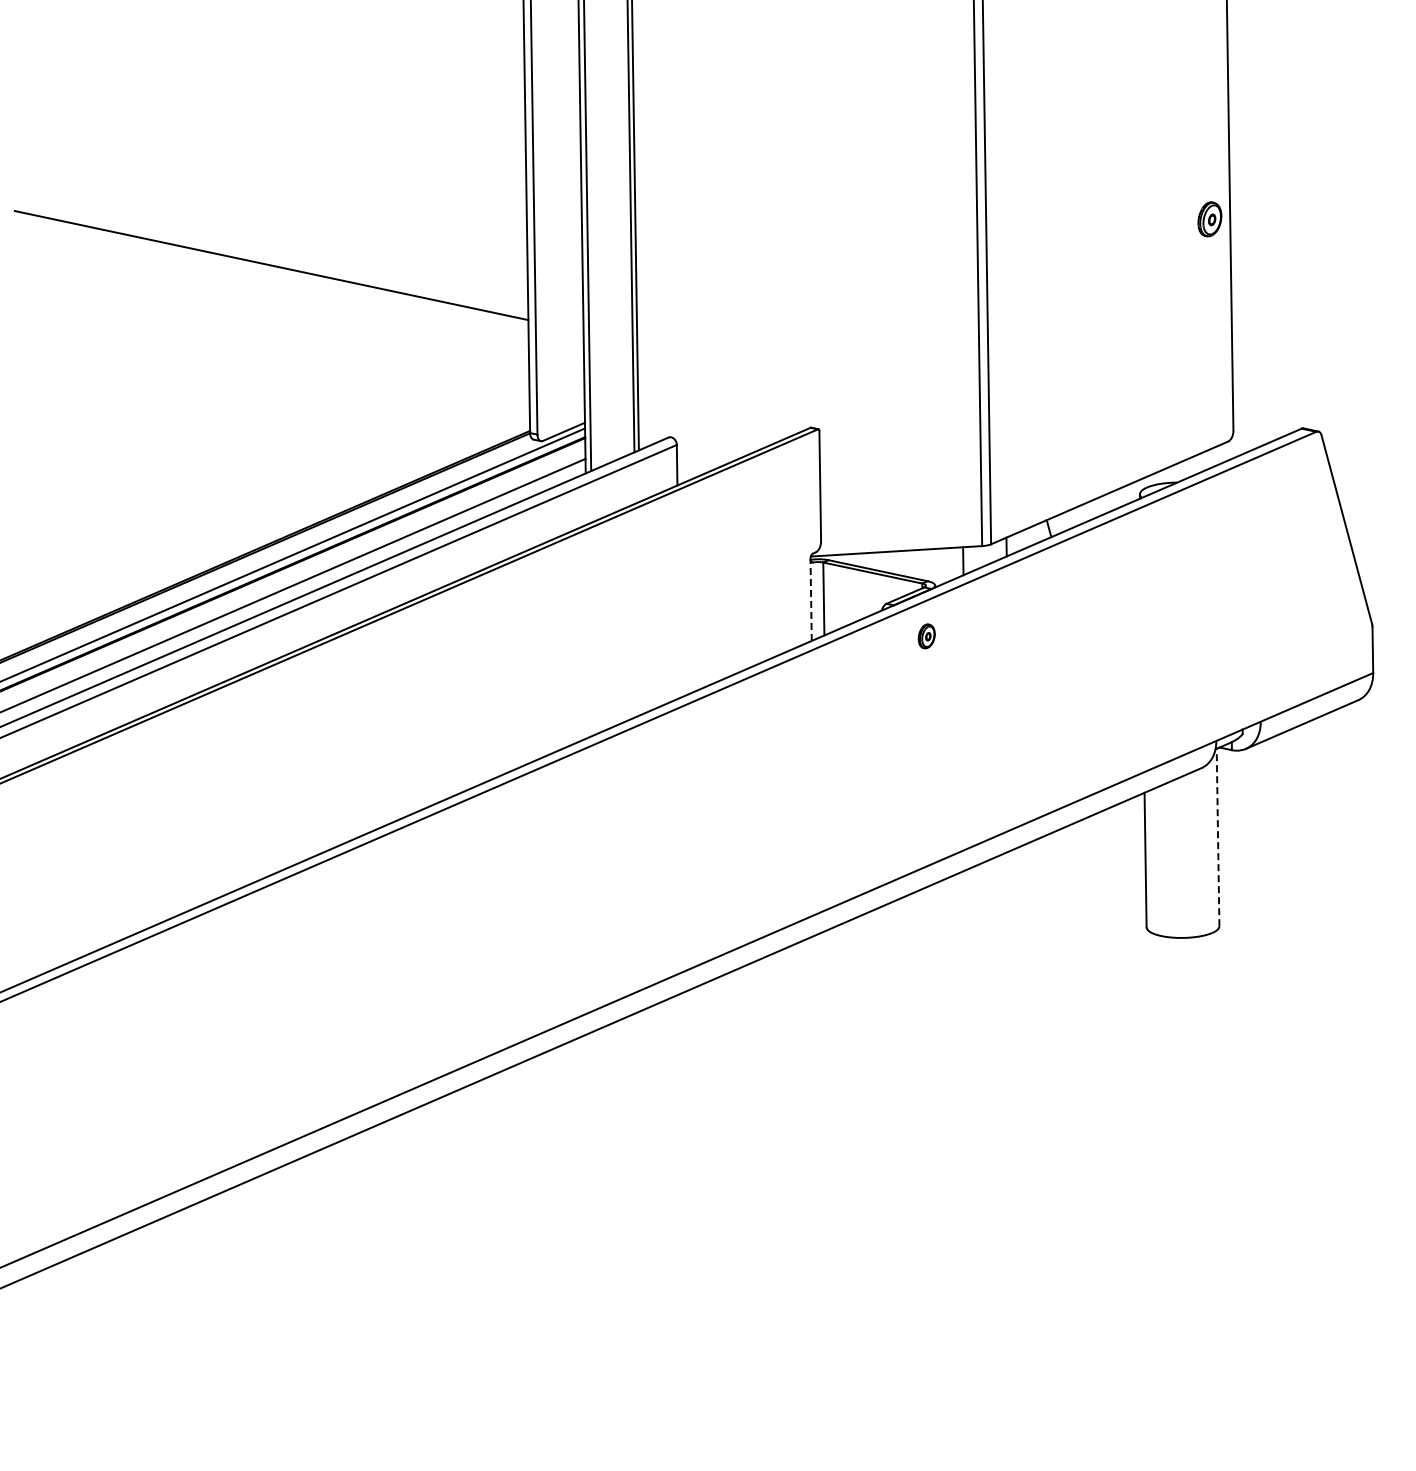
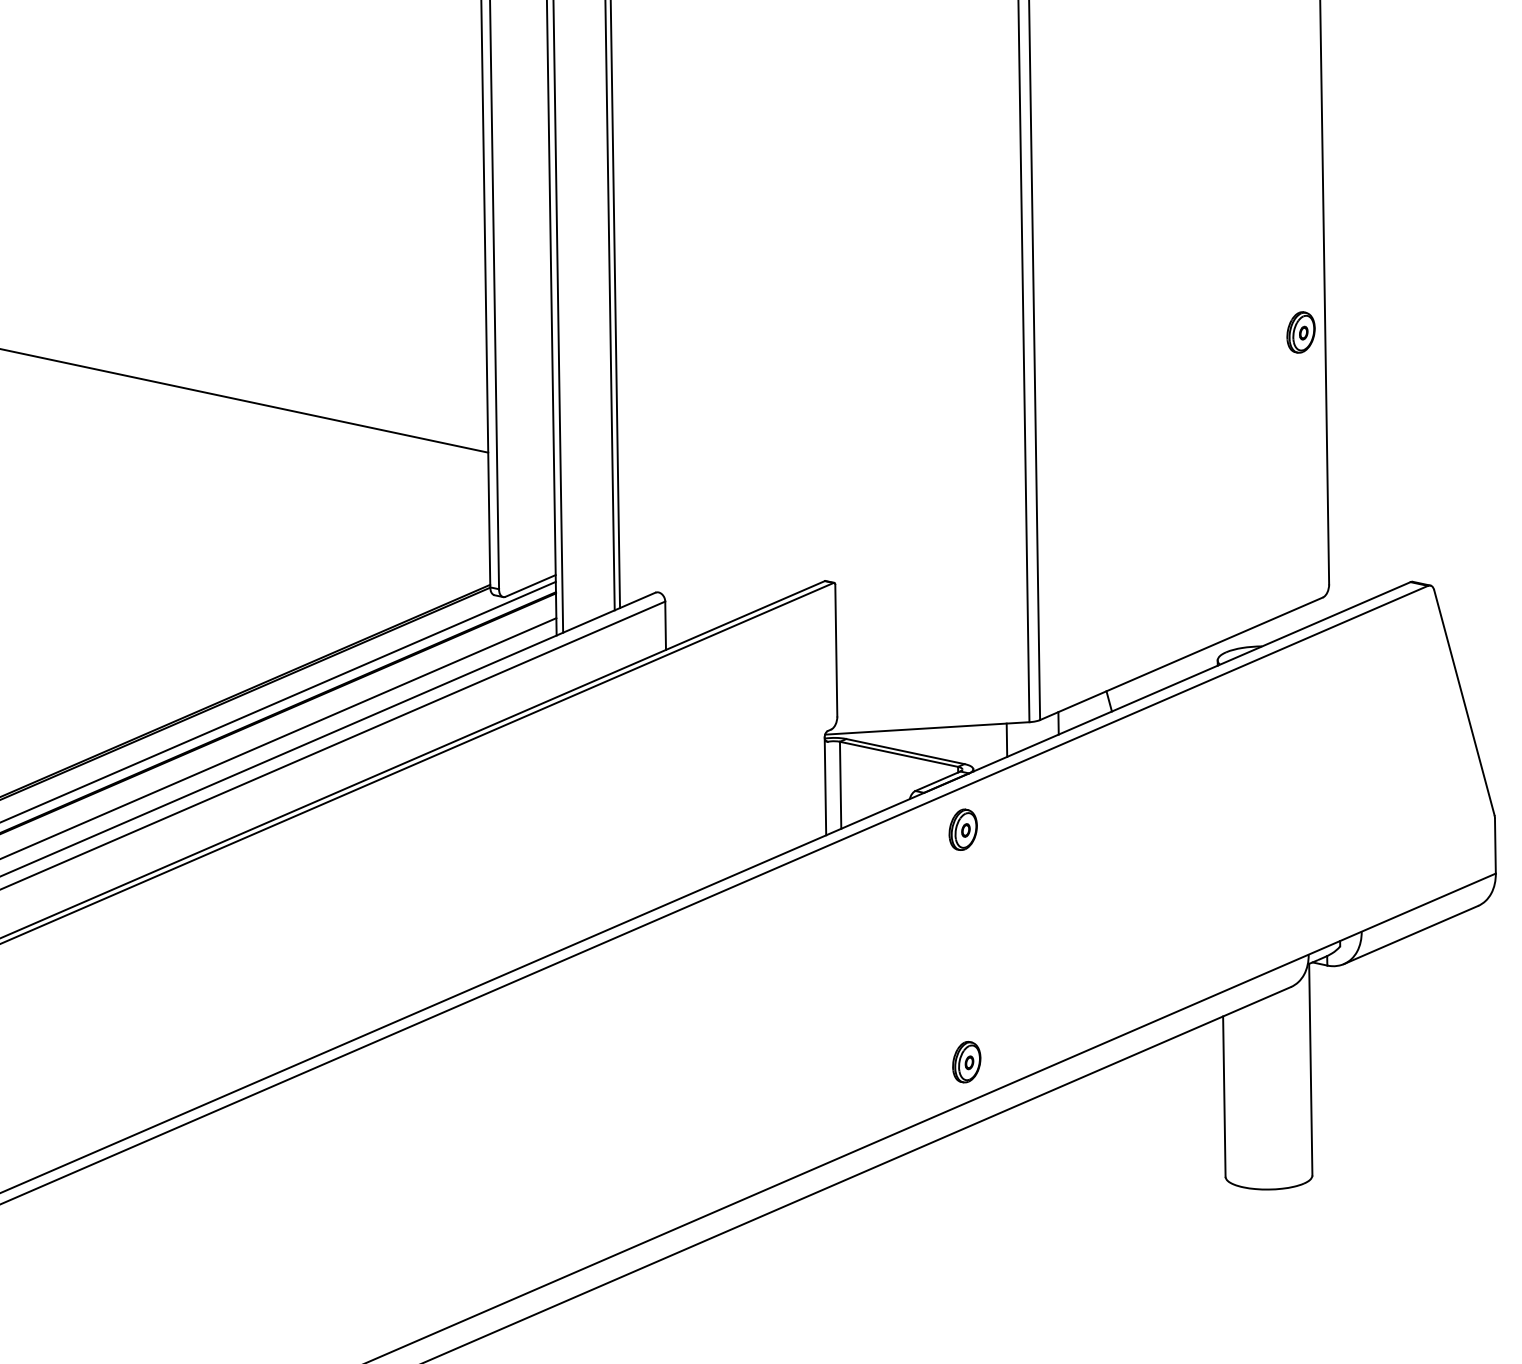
line: (811, 599) -> (825, 785), dashed -> solid
part: (926, 636) -> (963, 830), size x1.43
part: (929, 831) -> (966, 1062), added
line: (1218, 837) -> (1311, 1069), dashed -> solid

